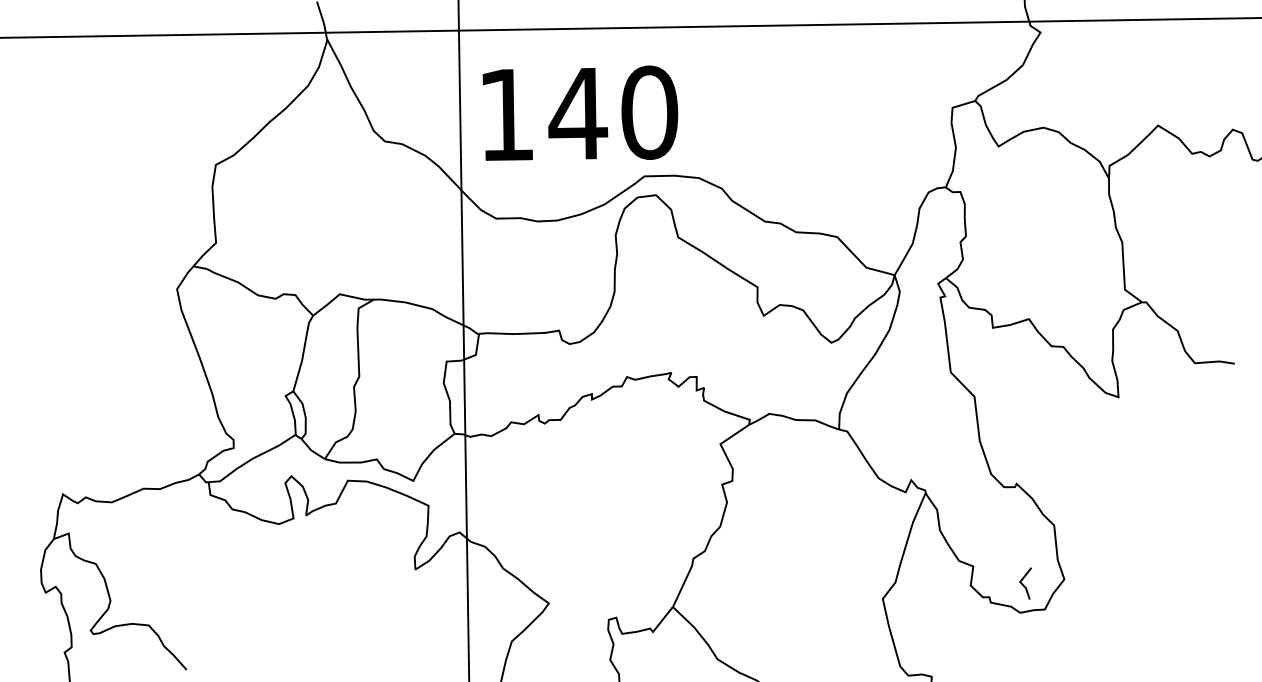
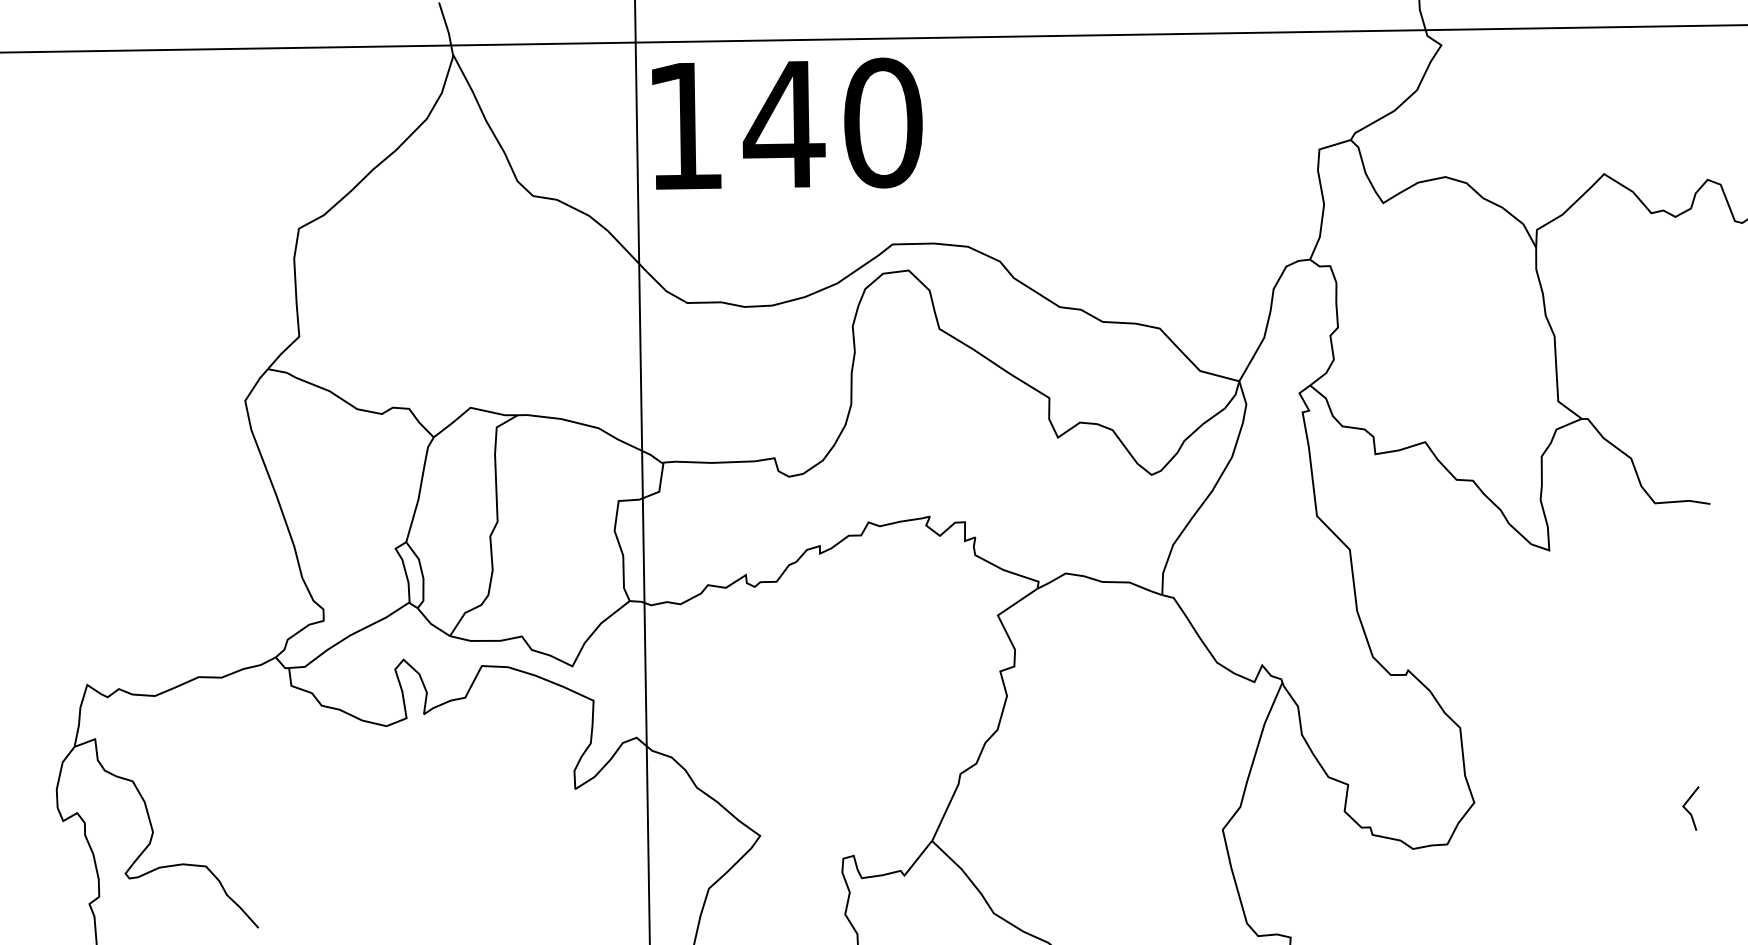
text: (580, 112) -> (787, 122), moved
line: (1023, 584) -> (1687, 809), moved

